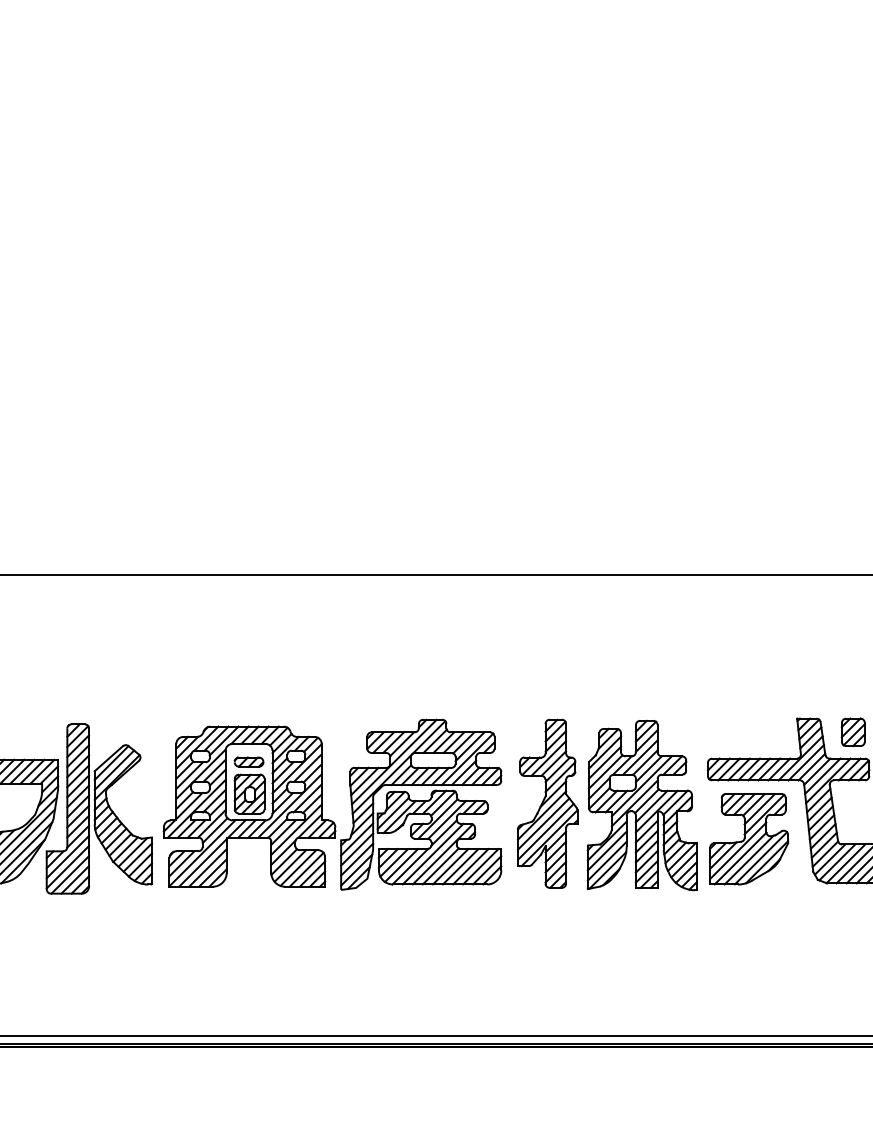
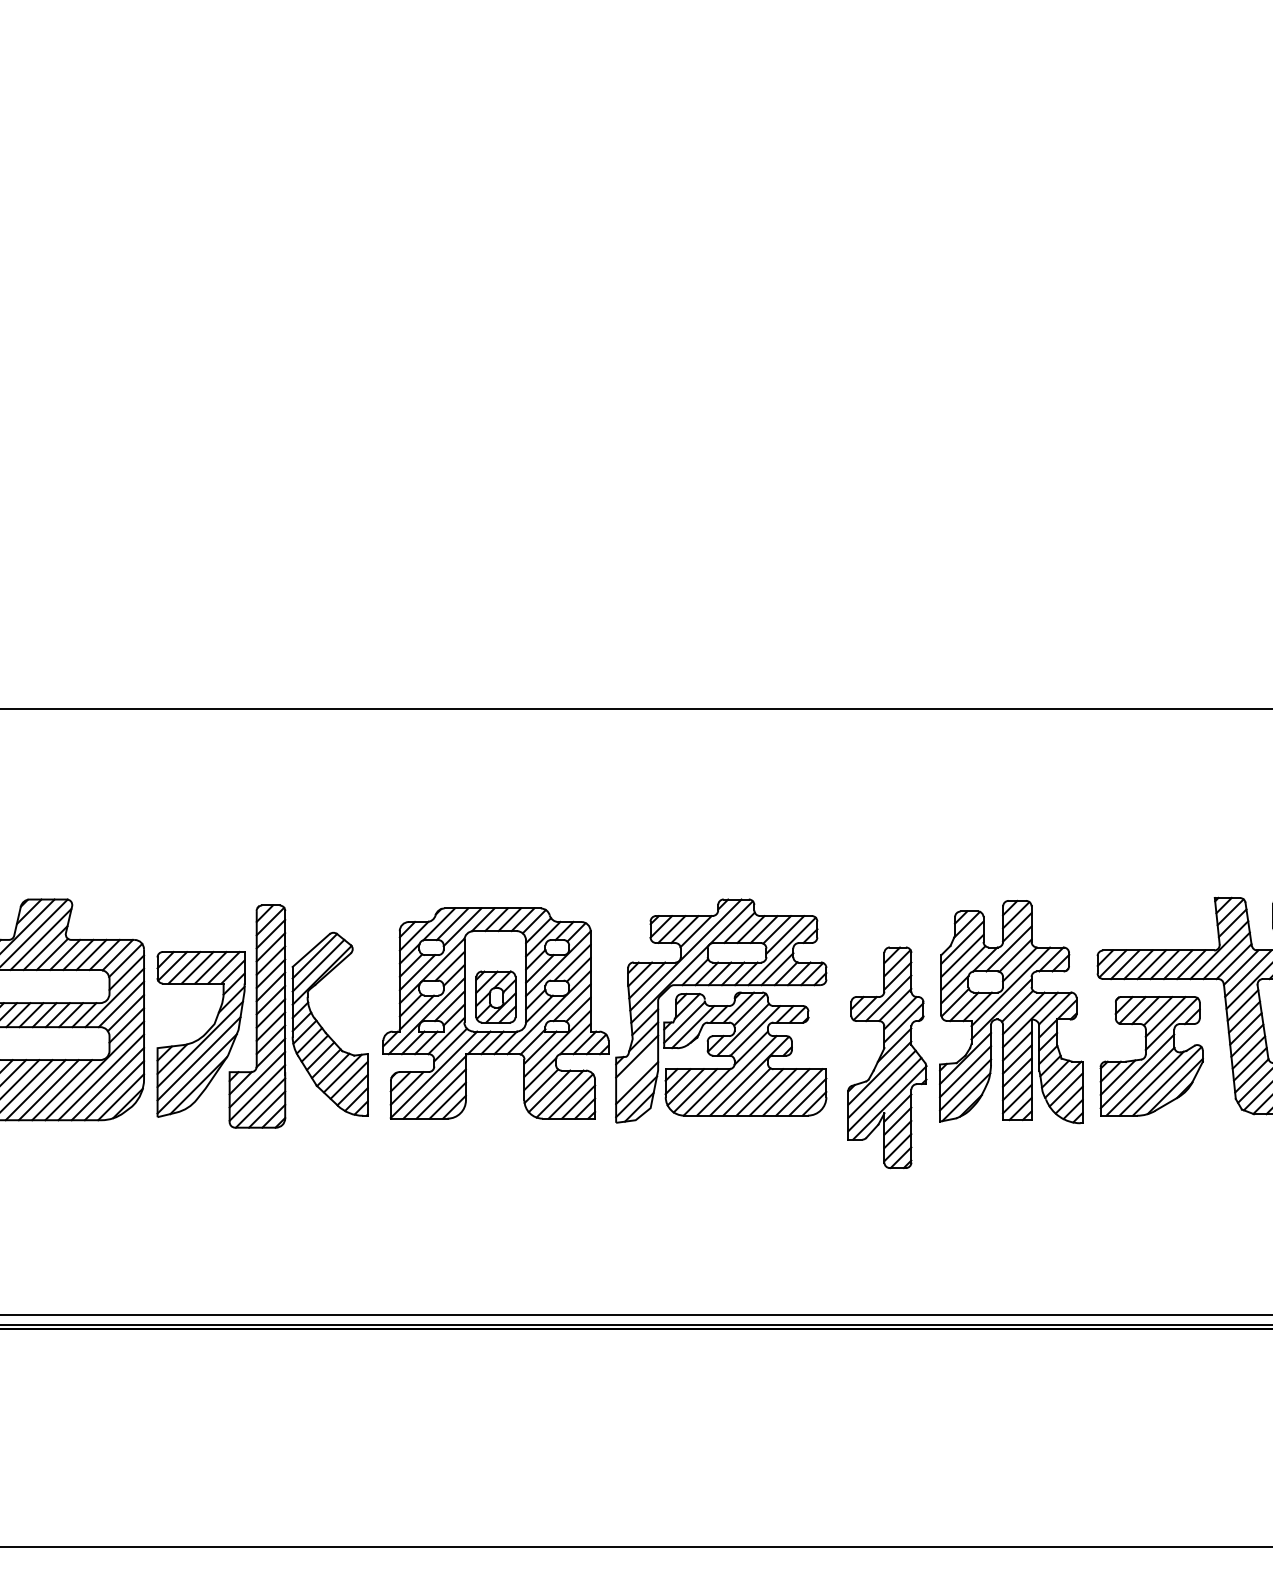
part: (248, 762) -> (494, 955), removed
part: (547, 803) -> (887, 1057), moved
line: (357, 849) -> (637, 1069), removed

